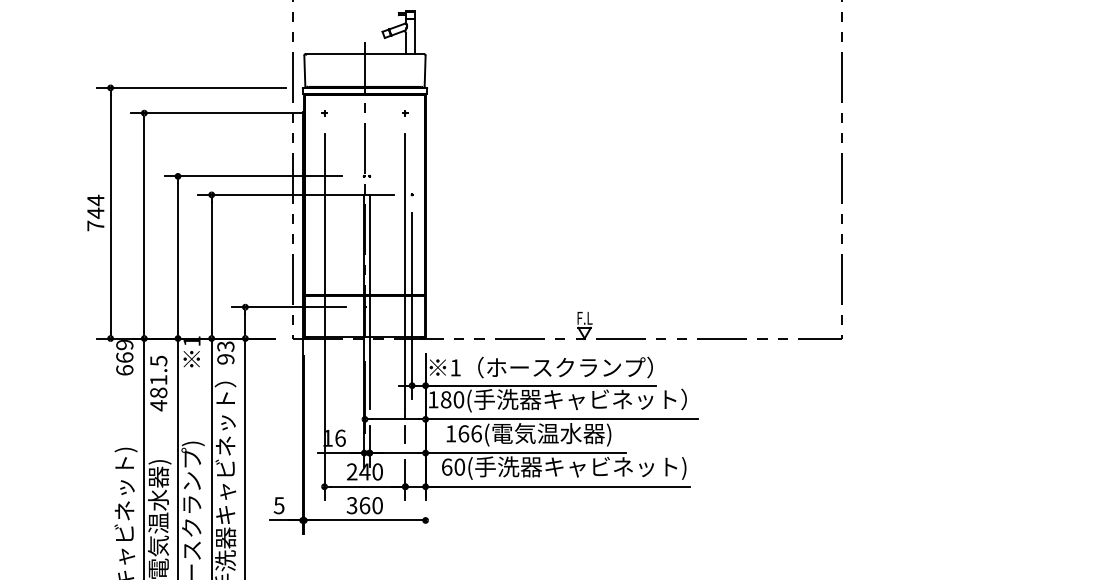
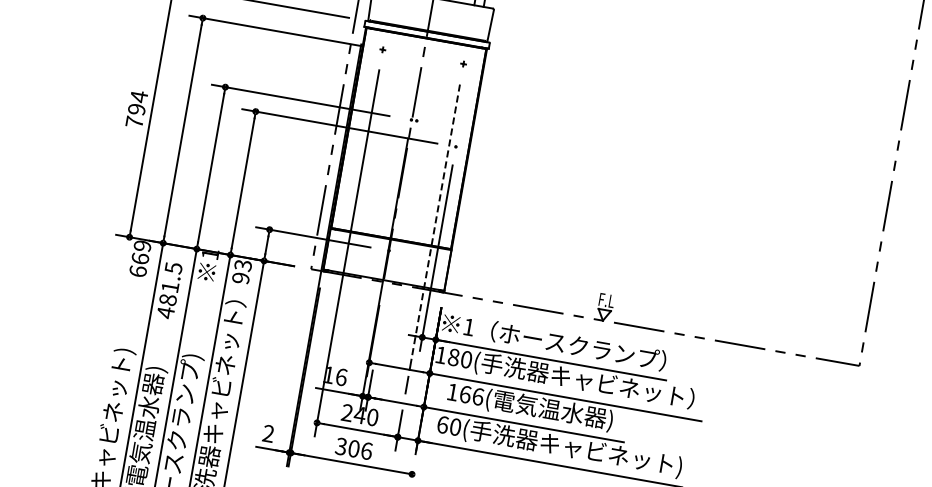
text: (95, 213) -> (136, 109), 744 -> 794
line: (405, 271) -> (435, 222), solid -> dashed
line: (369, 301) -> (394, 245), removed
text: (278, 505) -> (267, 433), 5 -> 2
text: (371, 505) -> (360, 449), 360 -> 306

